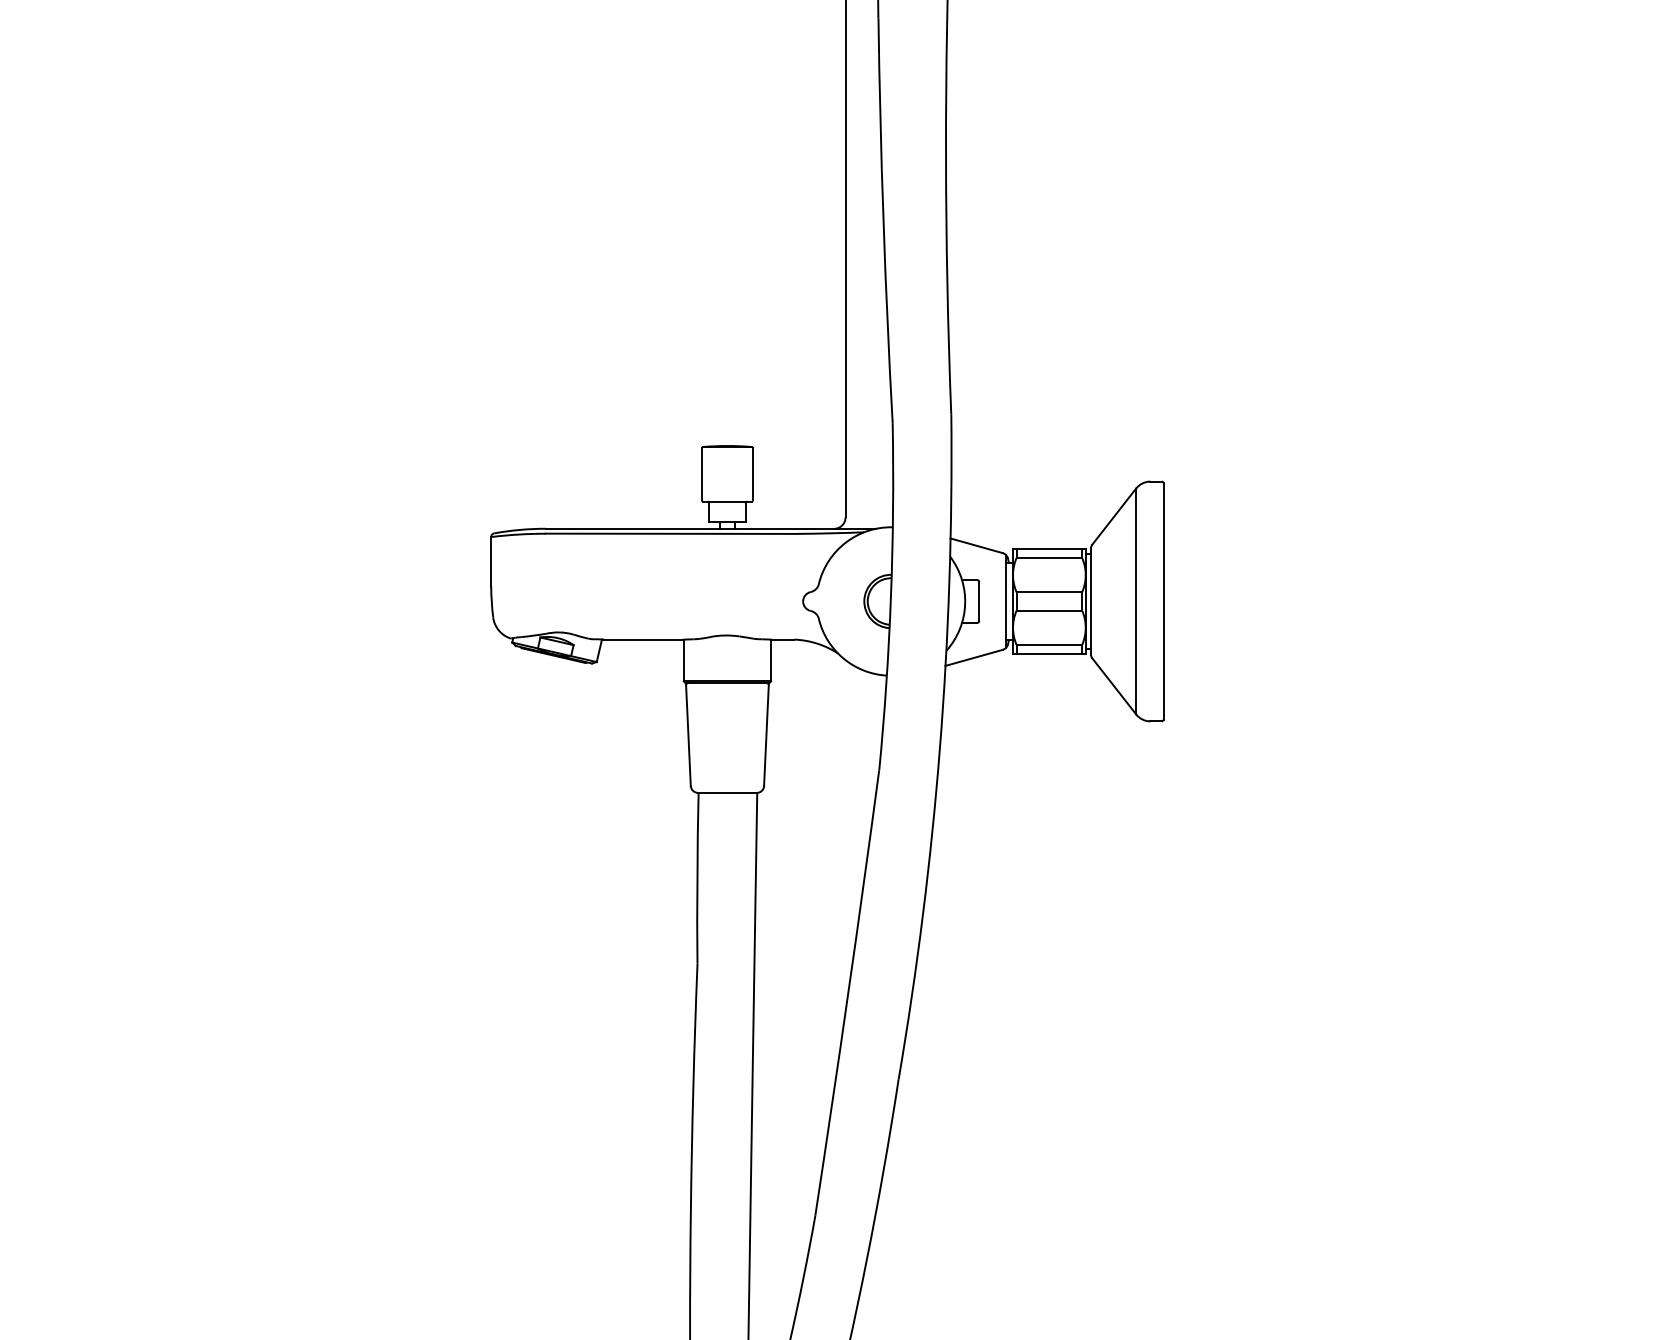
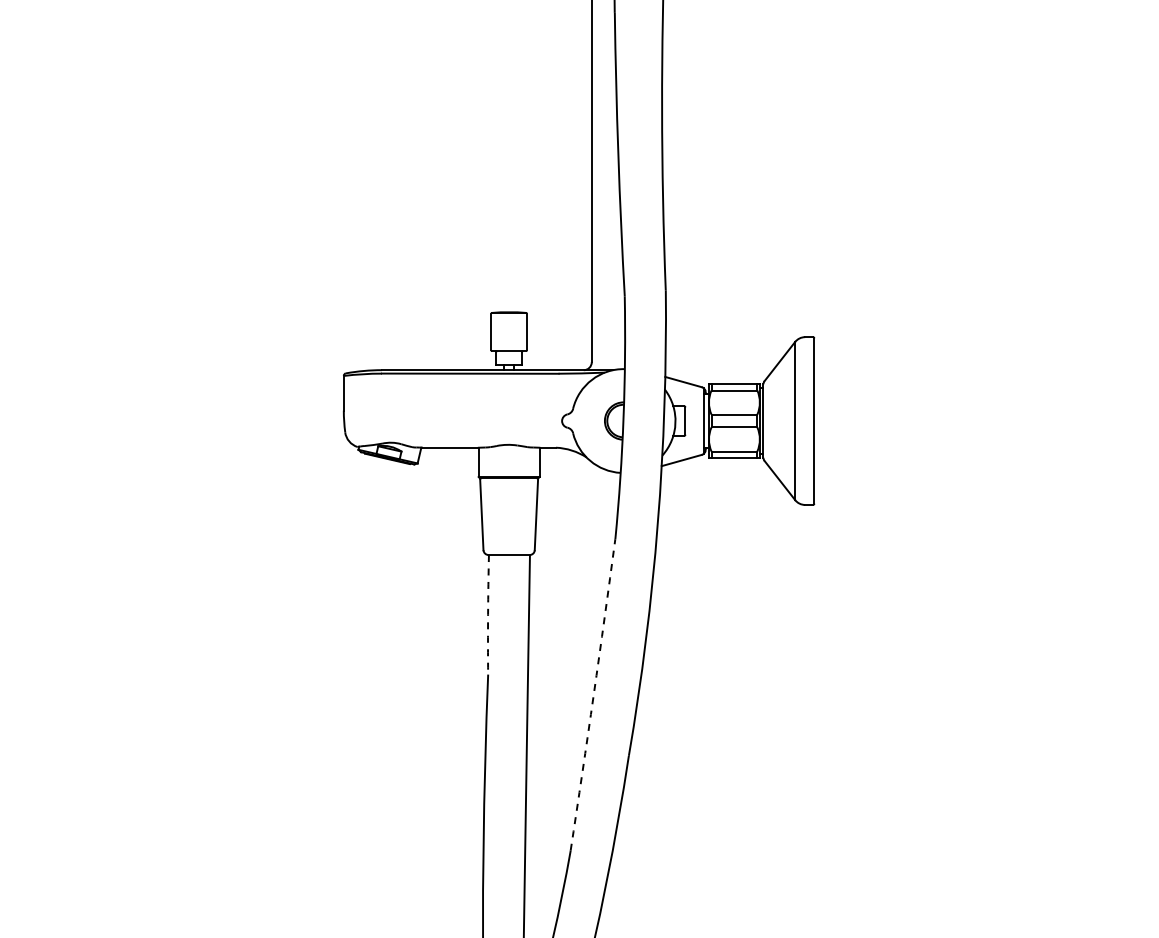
arc: (697, 877) -> (488, 614), solid -> dashed
arc: (848, 993) -> (593, 695), solid -> dashed

